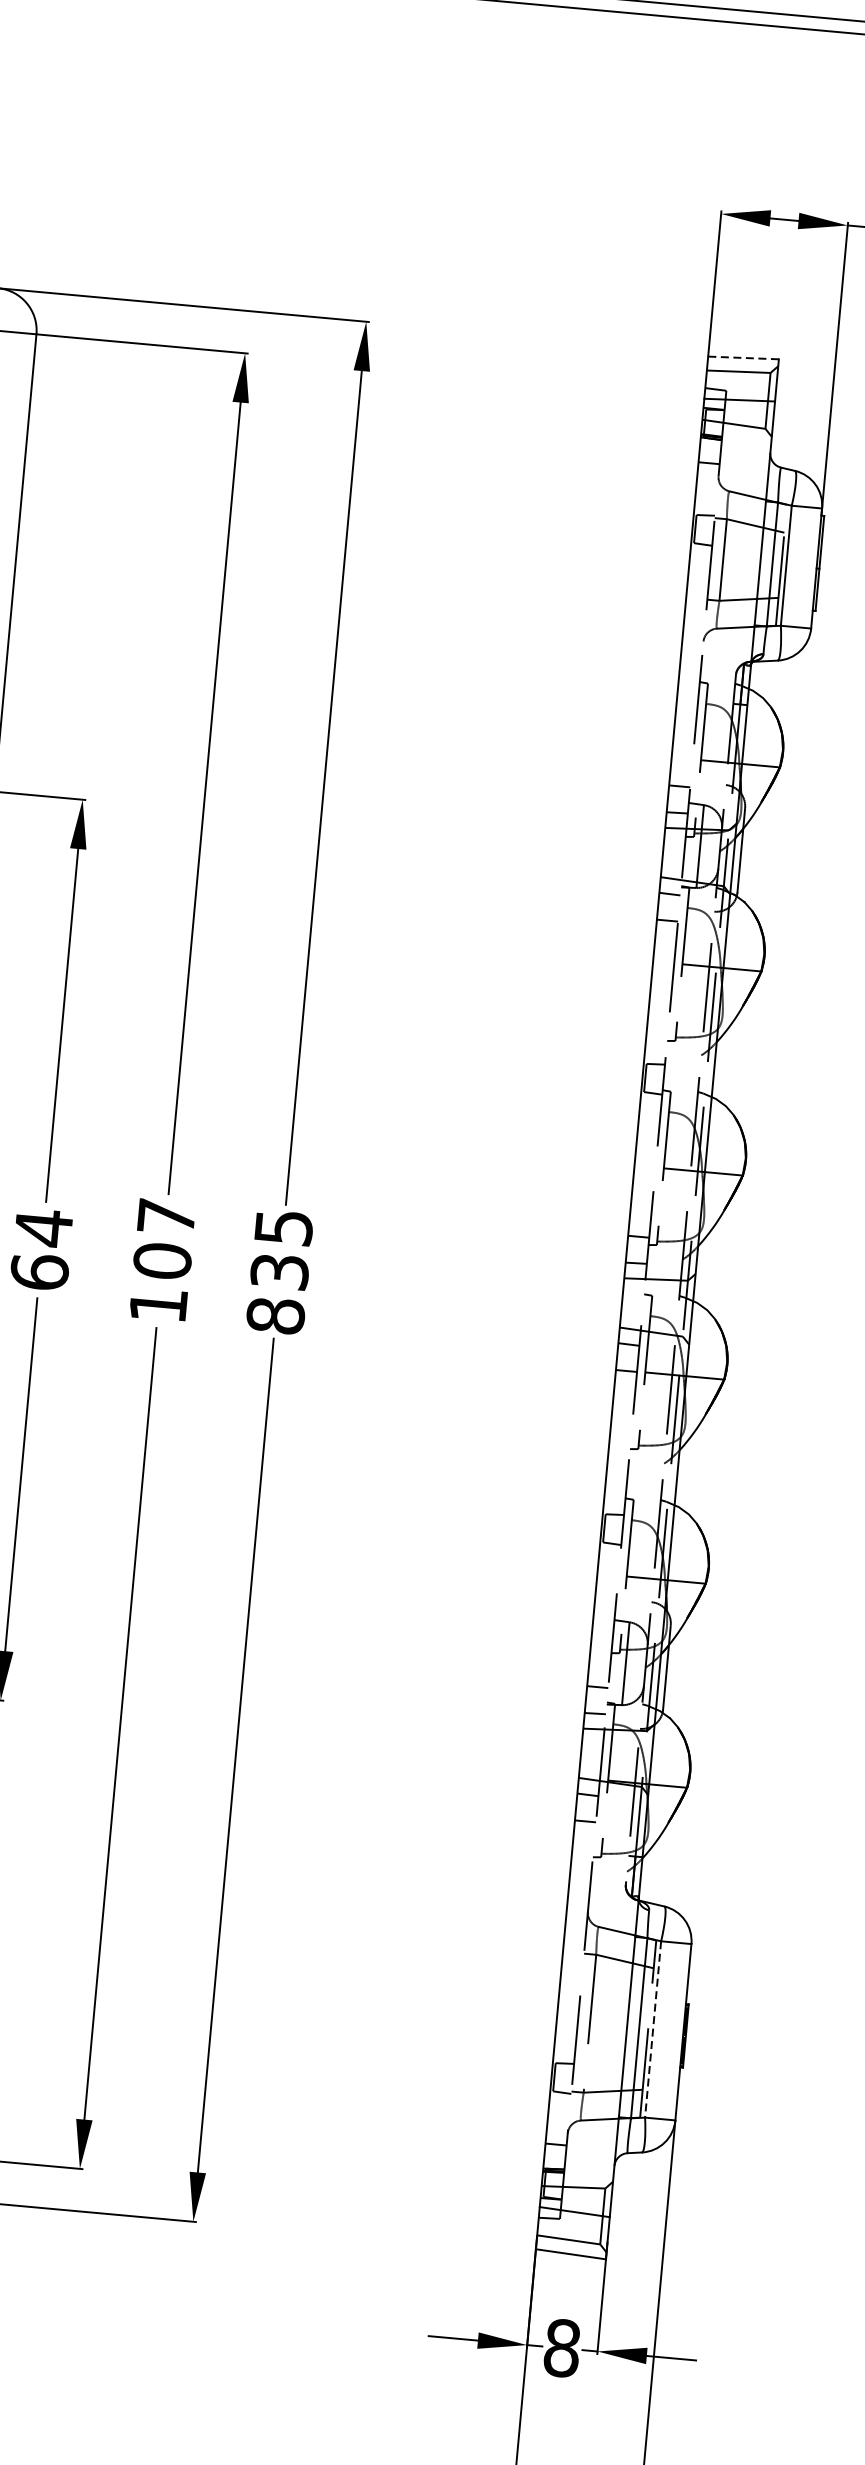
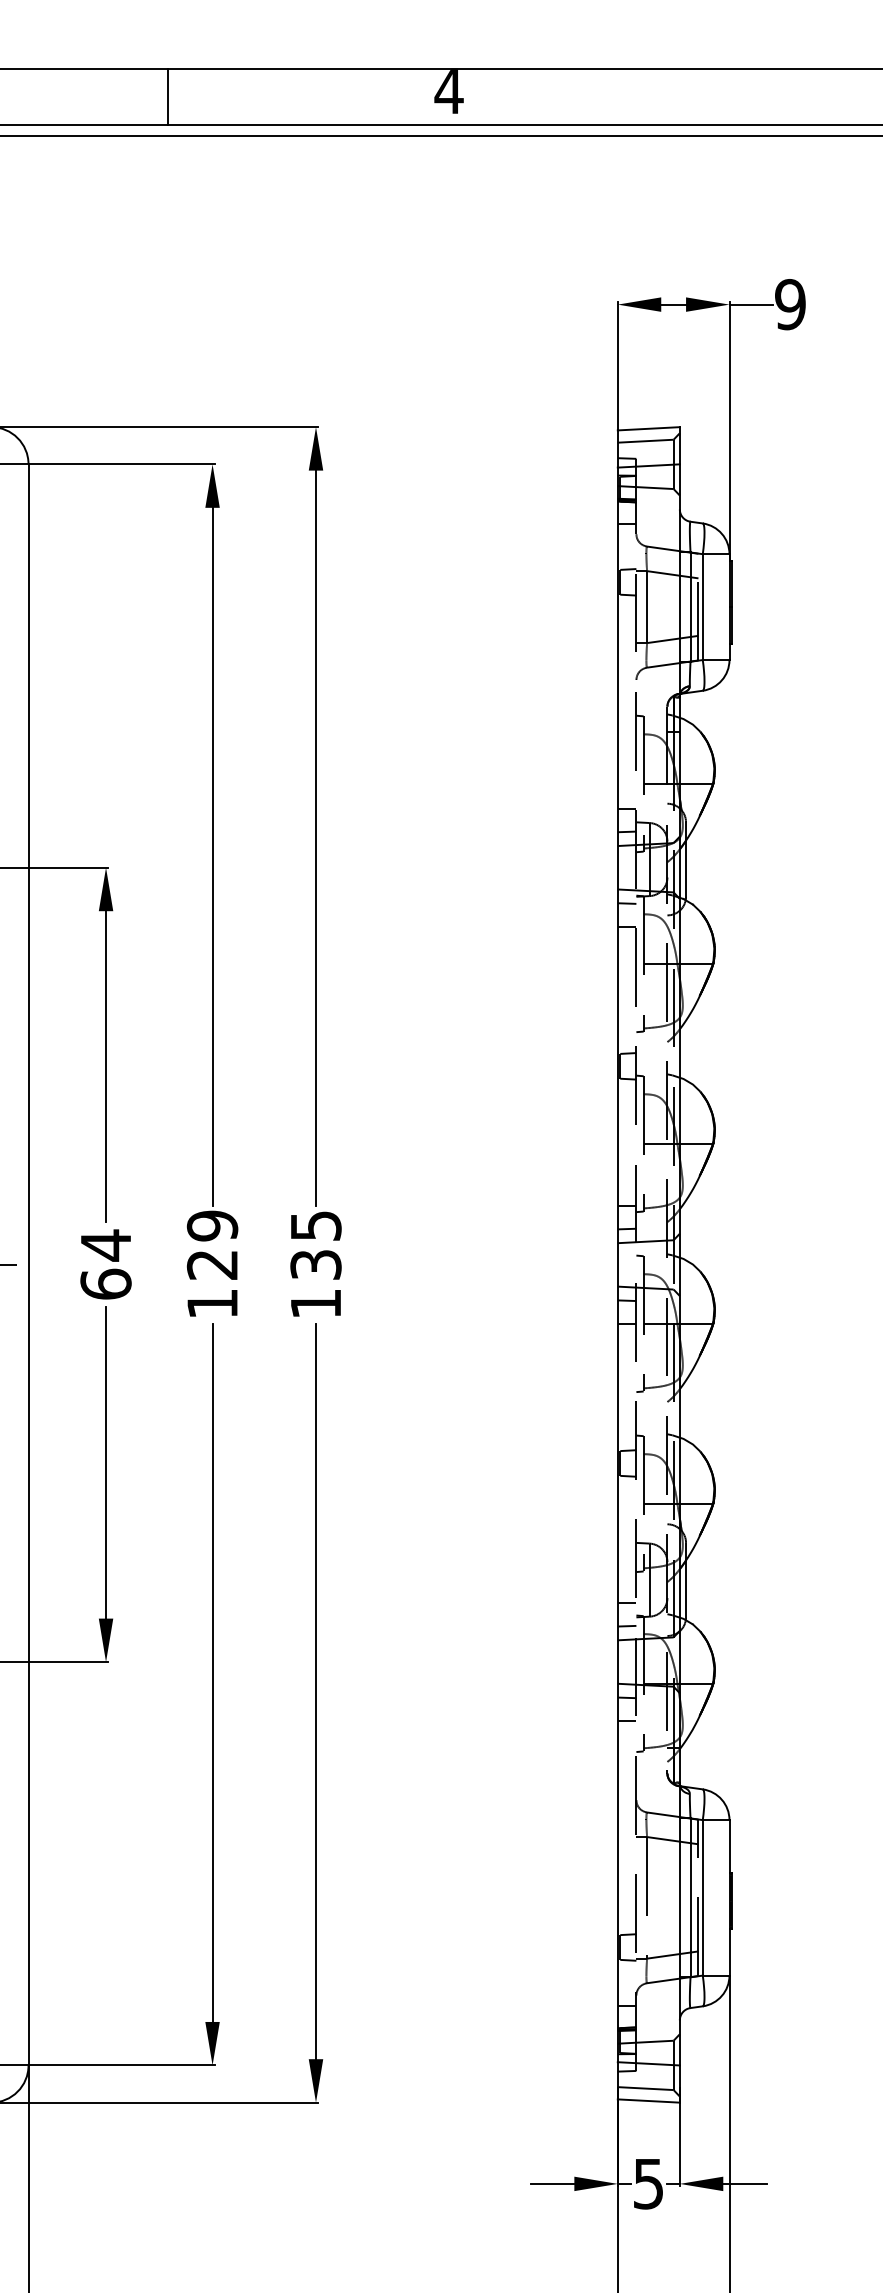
line: (743, 357) -> (648, 428), dashed -> solid
text: (164, 1239) -> (212, 1245), 107 -> 129
text: (275, 1315) -> (315, 1303), 835 -> 135
line: (652, 2029) -> (702, 1897), dashed -> solid
text: (562, 2347) -> (648, 2183), 8 -> 5

